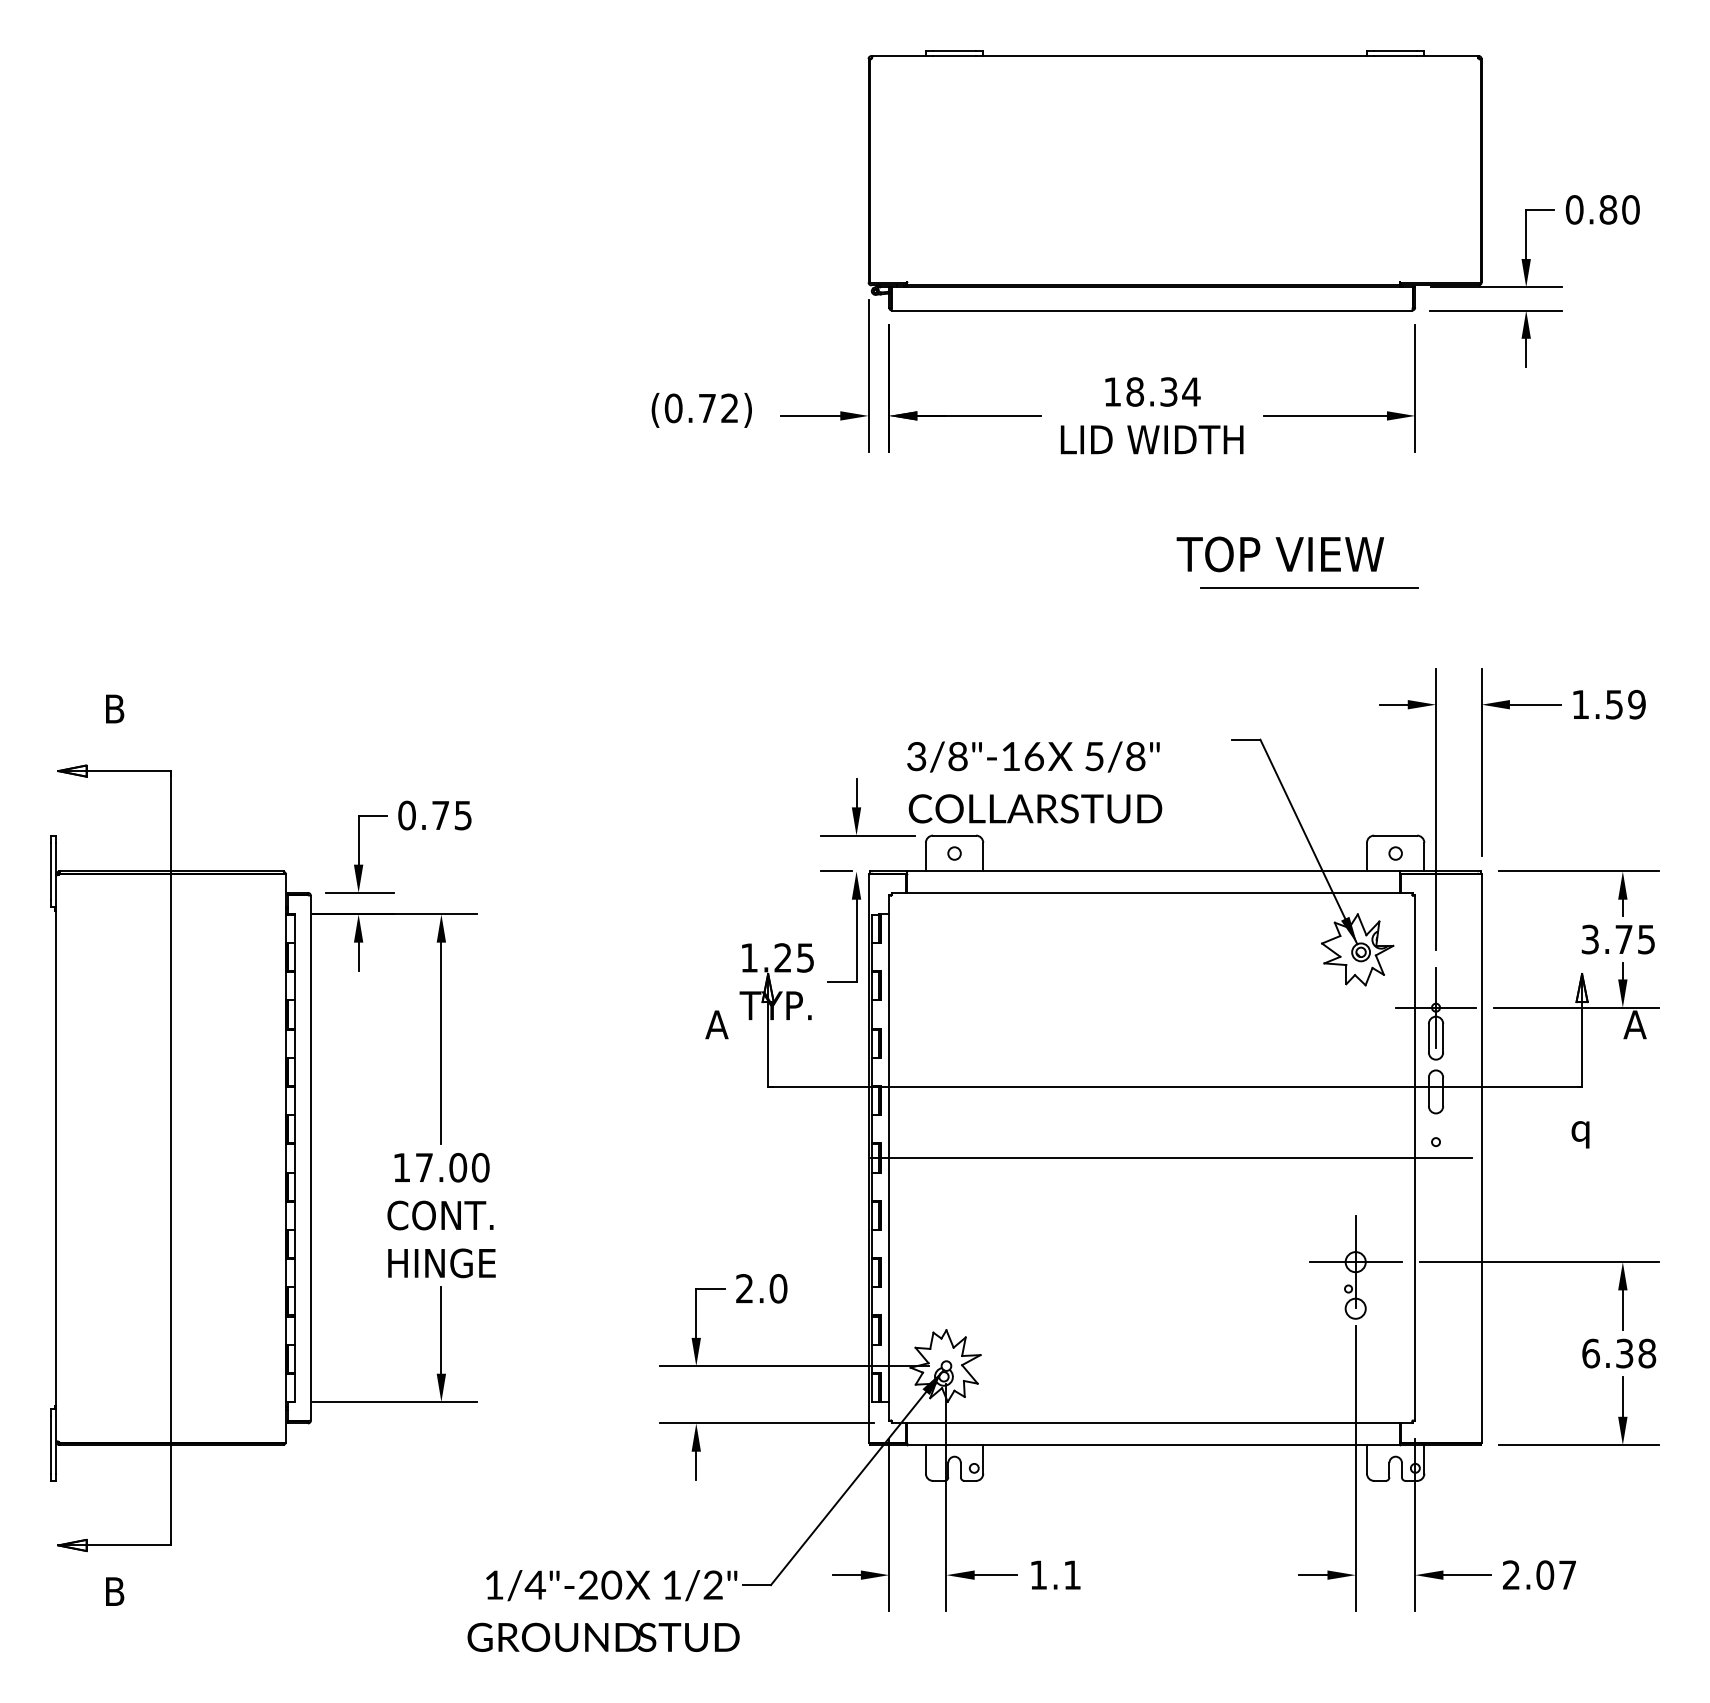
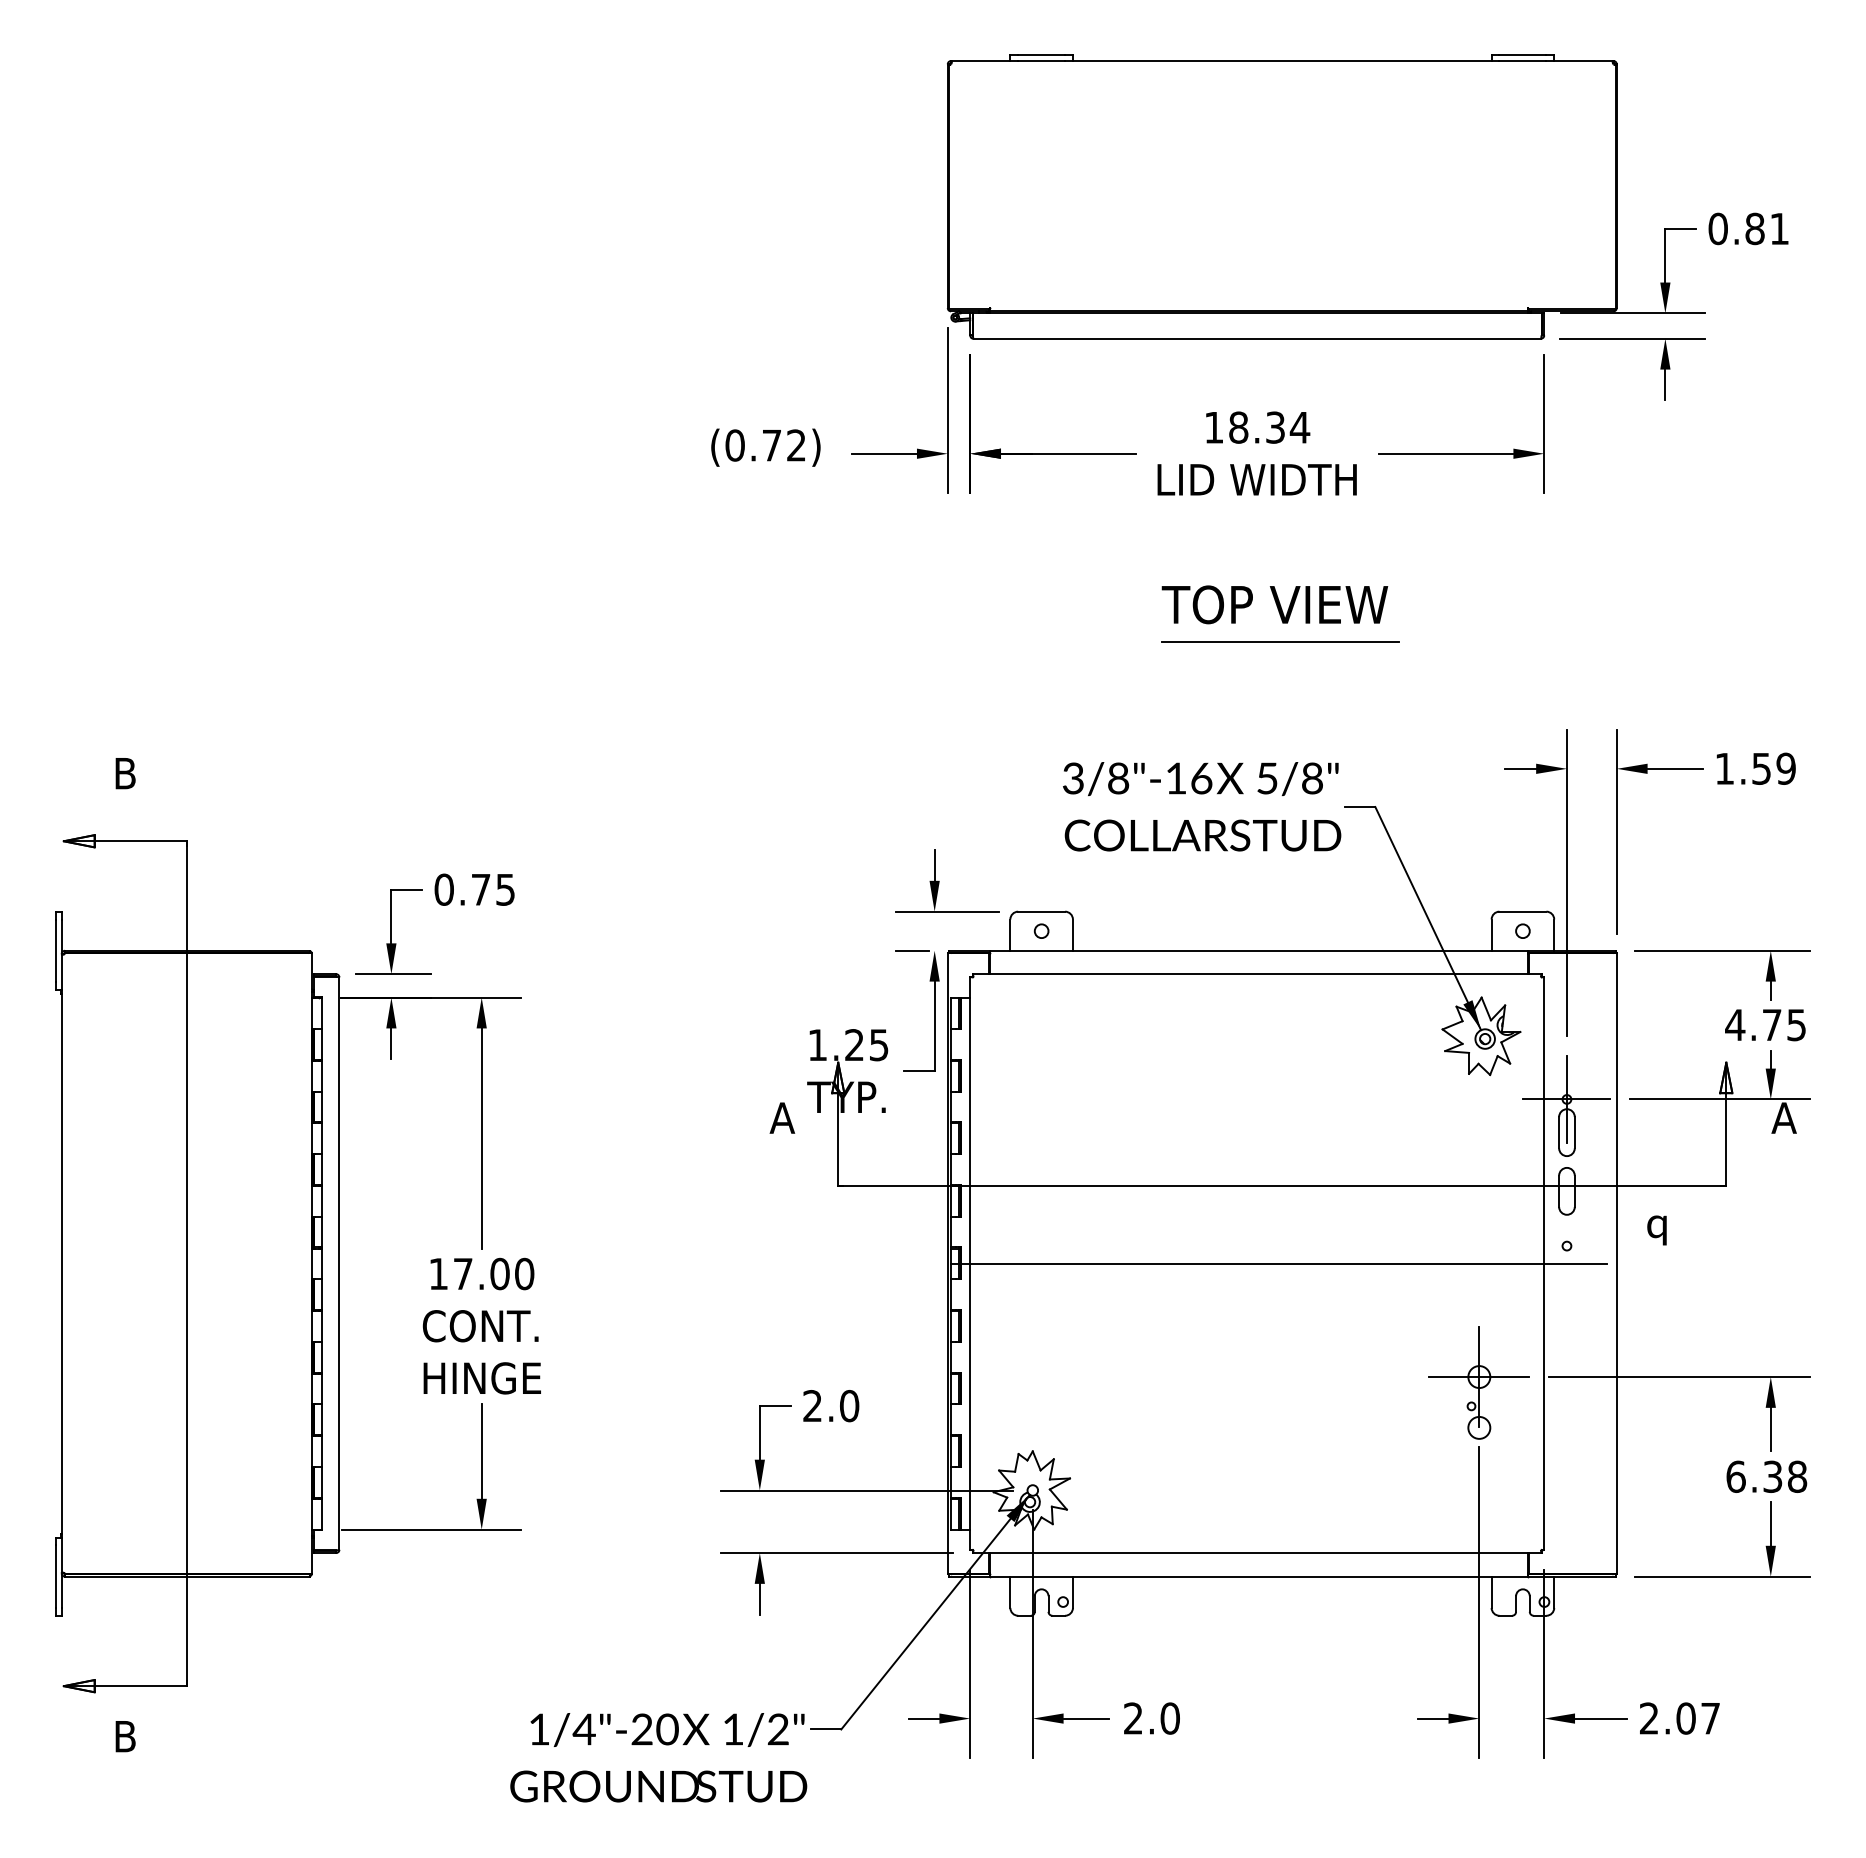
text: (1630, 209) -> (1779, 228), 0.80 -> 0.81
text: (1280, 554) -> (1275, 604), moved
line: (1309, 587) -> (1280, 640), moved
text: (1034, 782) -> (1201, 806), moved
text: (1589, 939) -> (1734, 1025), 3.75 -> 4.75
text: (1580, 1134) -> (1656, 1230), moved
text: (1055, 1574) -> (1151, 1717), 1.1 -> 2.0

